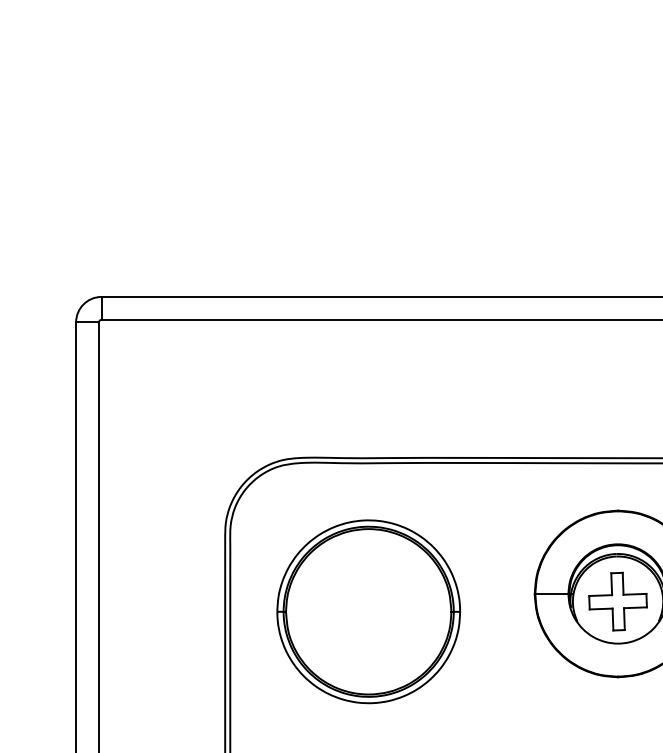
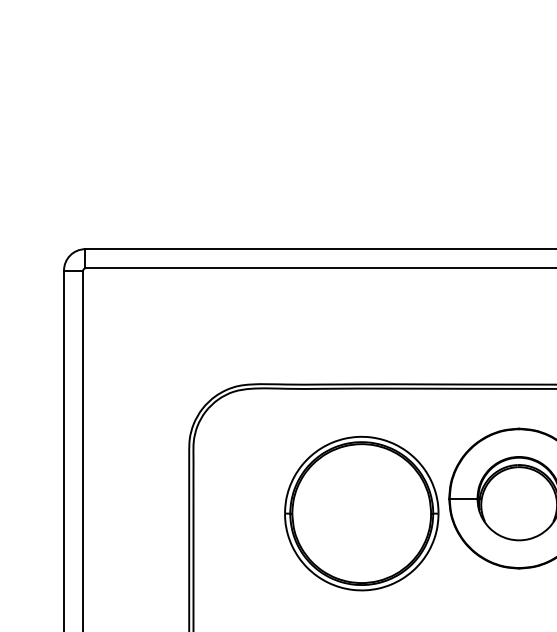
part: (618, 600) -> (519, 504), removed
part: (368, 611) -> (361, 513), moved

